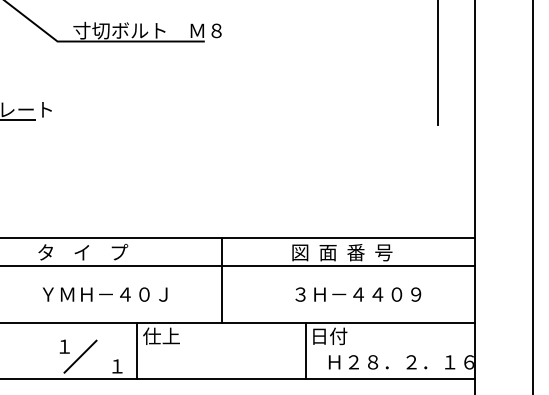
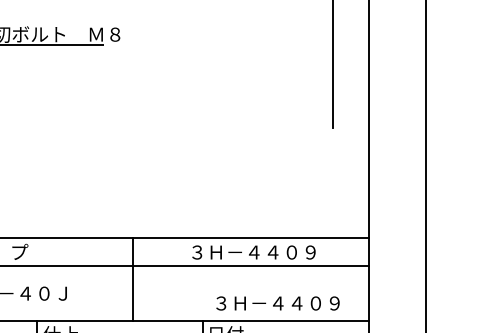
text: (356, 252) -> (252, 252), 図  面  番  号 -> ３Ｈ－４４０９
line: (221, 280) -> (132, 279), moved
text: (358, 294) -> (278, 303), moved

